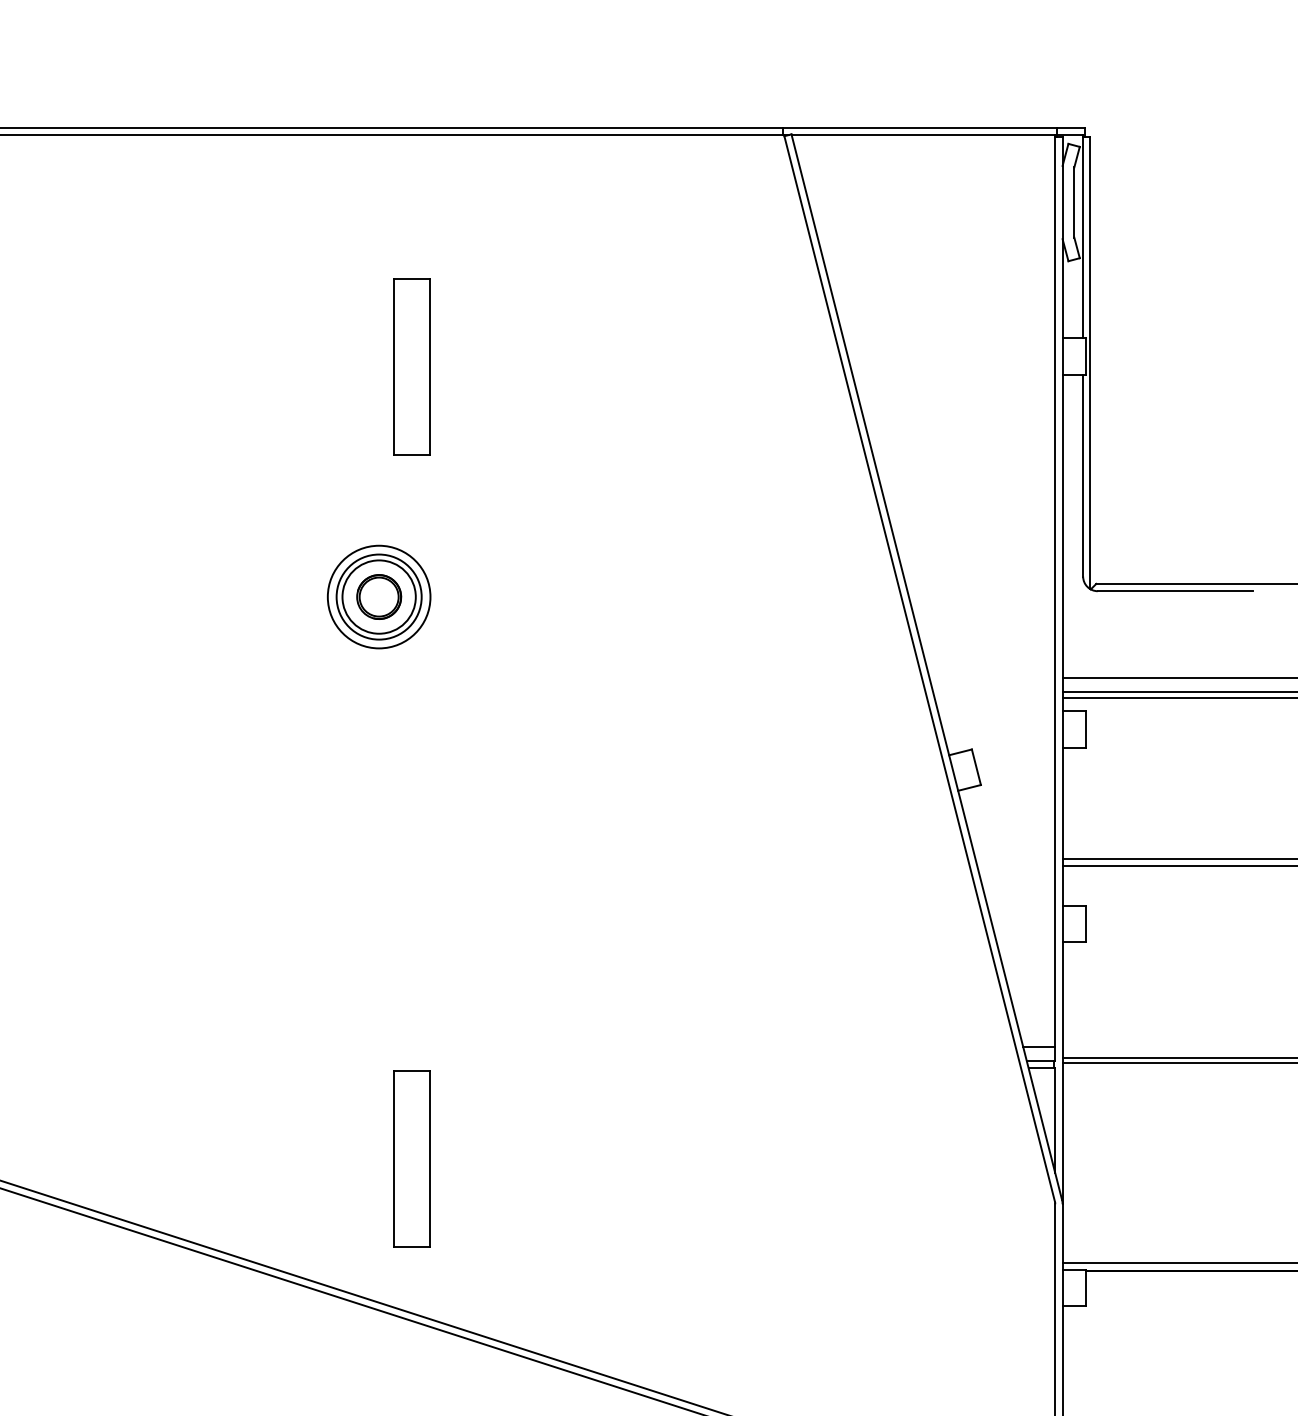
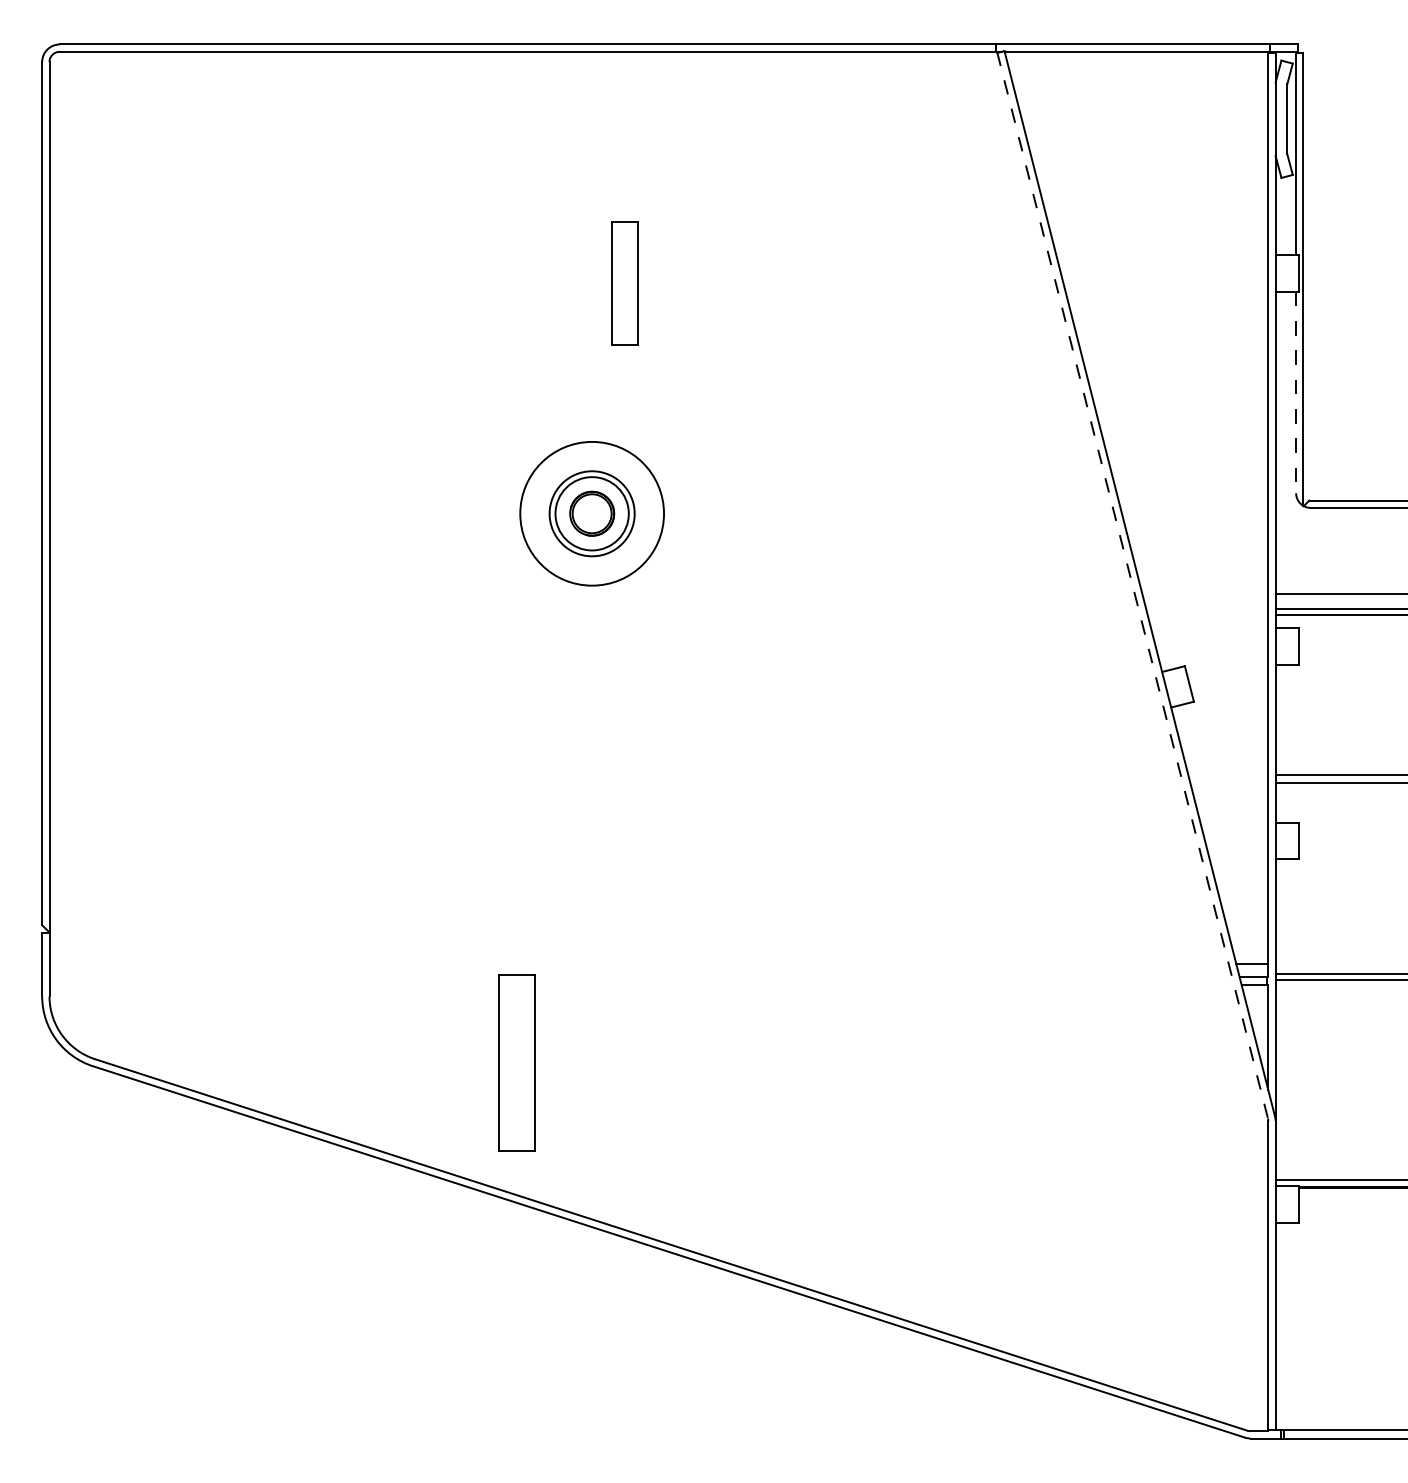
part: (411, 366) -> (624, 283), size x0.7
line: (1083, 475) -> (1296, 392), solid -> dashed
circle: (378, 596) -> (591, 513), size x1.4
line: (919, 668) -> (1132, 585), solid -> dashed
part: (411, 1158) -> (516, 1062), moved

